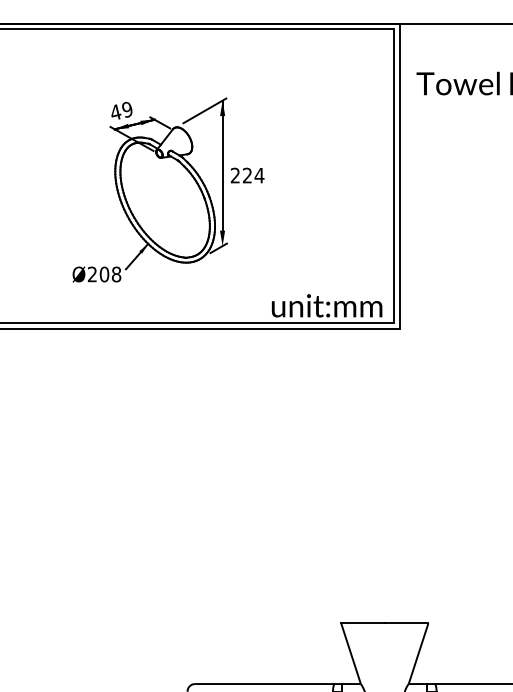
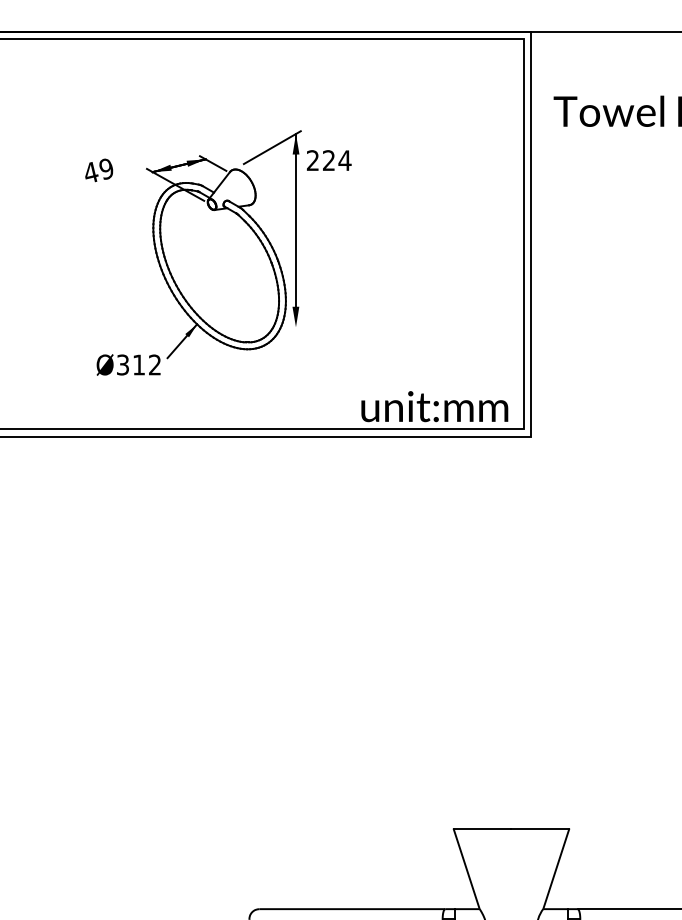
text: (122, 110) -> (99, 170), moved
text: (247, 175) -> (329, 160), moved
line: (218, 247) -> (290, 329), removed
text: (104, 274) -> (139, 364), Ø208 -> Ø312

